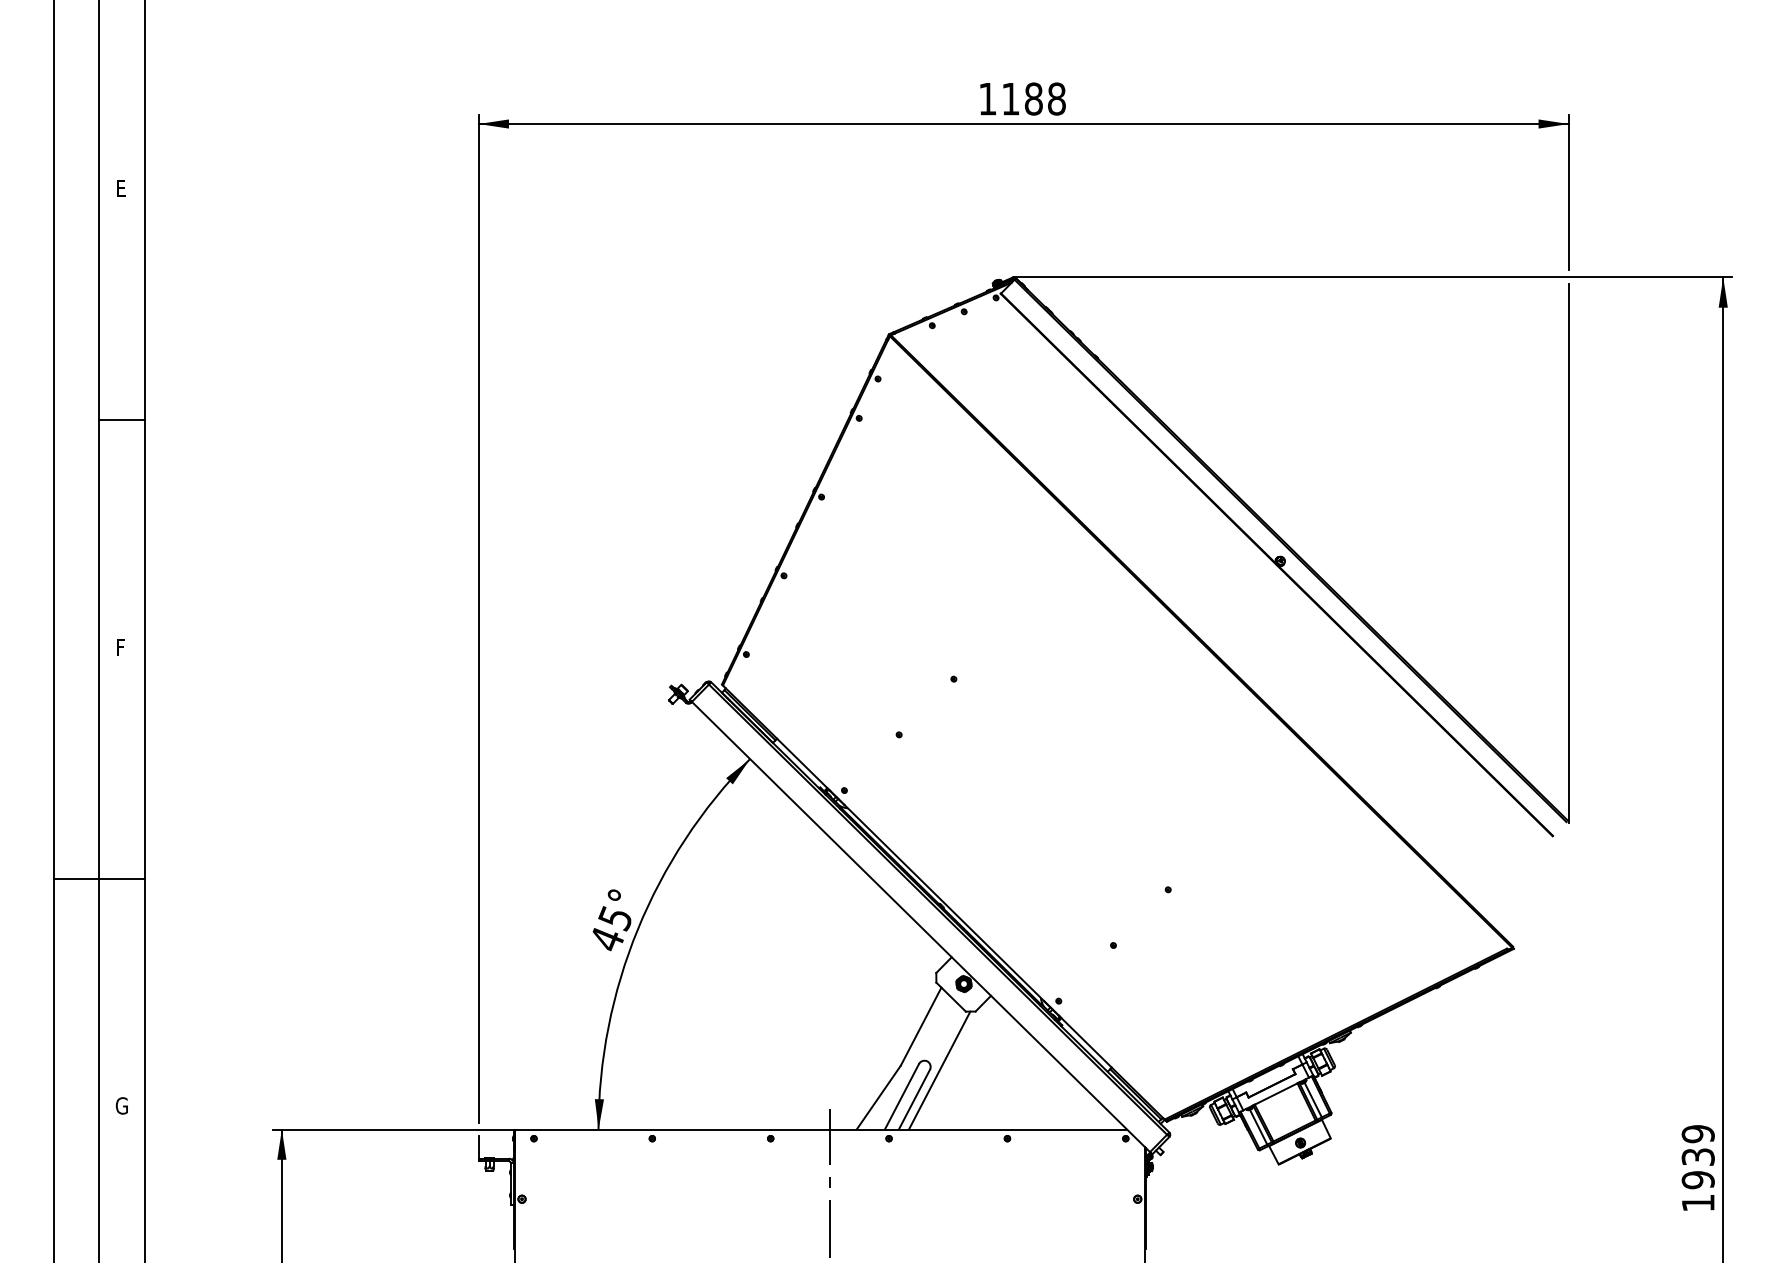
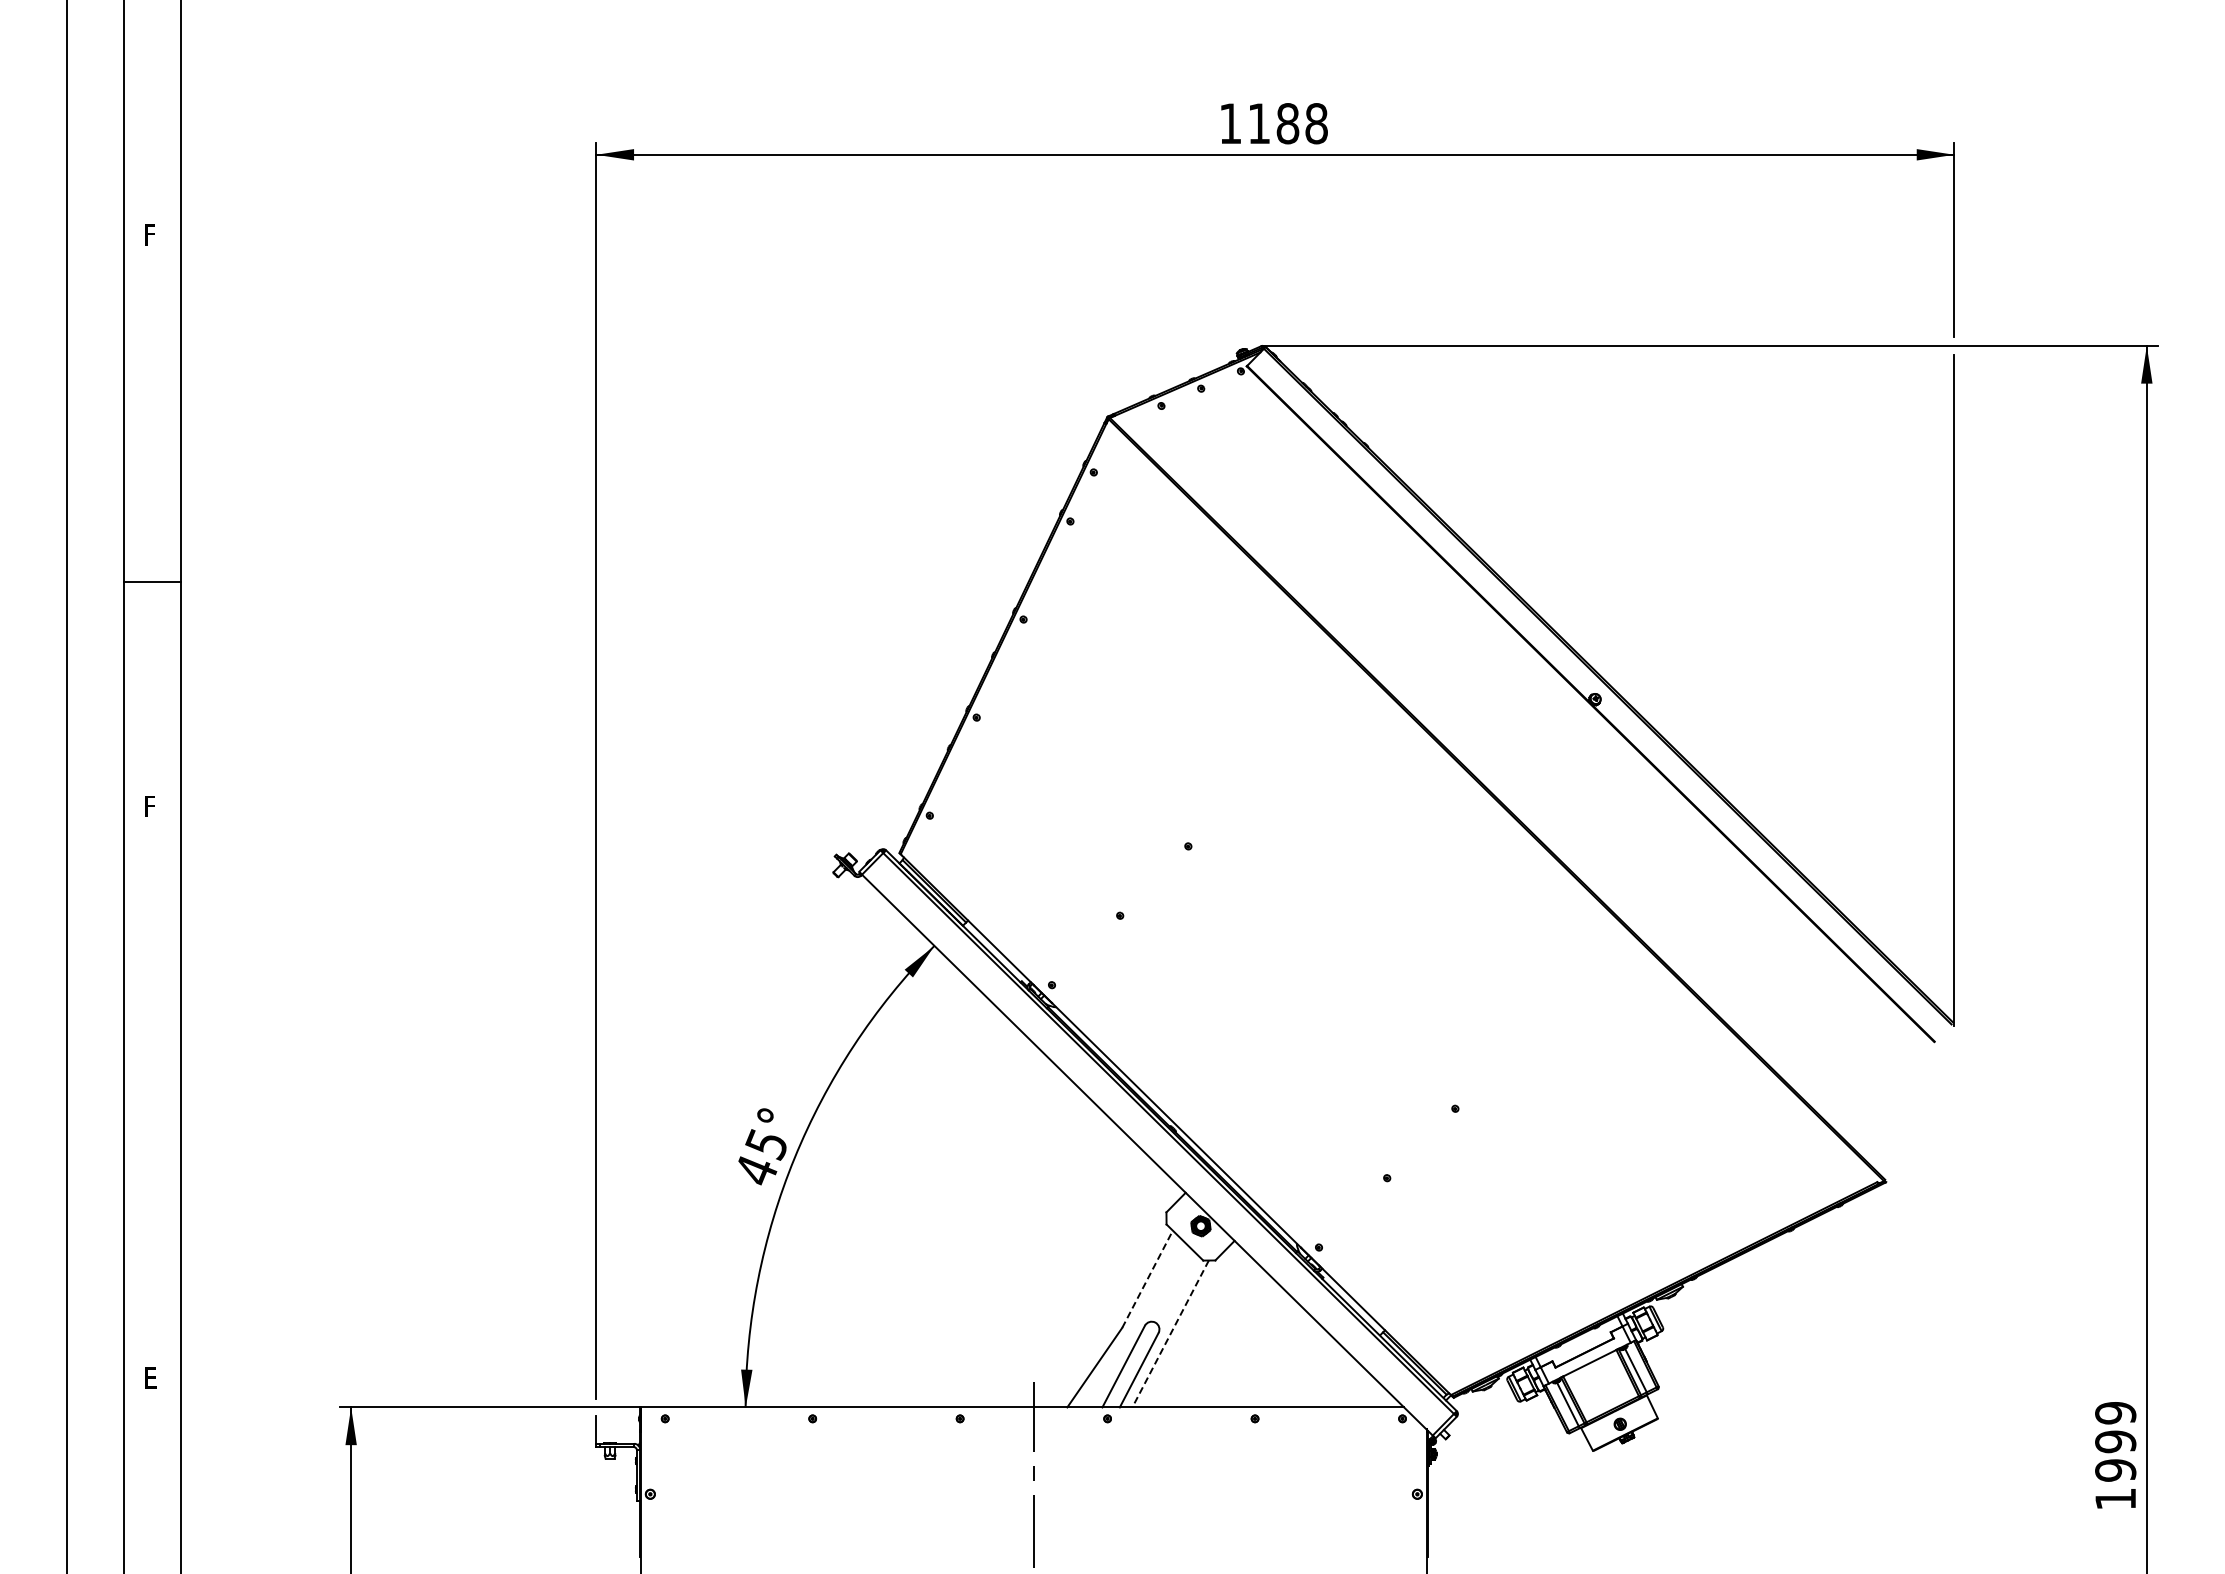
text: (122, 188) -> (152, 234), E -> F
line: (122, 419) -> (152, 582), moved
line: (99, 878) -> (123, 1094), removed
line: (921, 1026) -> (1147, 1279), solid -> dashed
line: (939, 1070) -> (1170, 1333), solid -> dashed
text: (121, 1105) -> (151, 1377), G -> E
text: (1698, 1156) -> (2115, 1441), 1939 -> 1999

